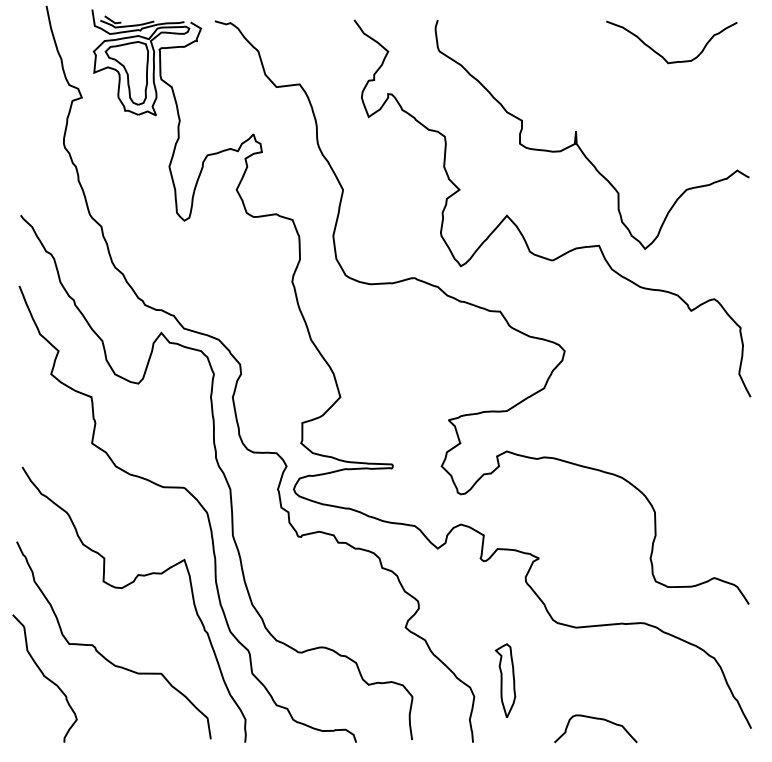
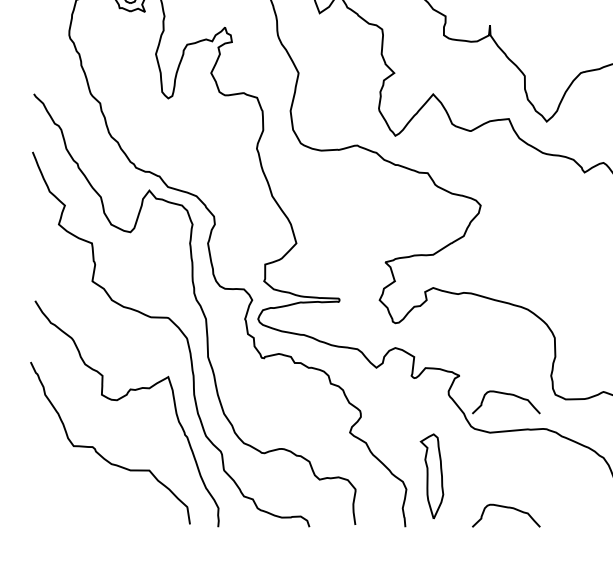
curve: (595, 581) -> (505, 394), added
curve: (44, 677) -> (53, 473), removed
part: (505, 680) -> (432, 476), size x1.4

